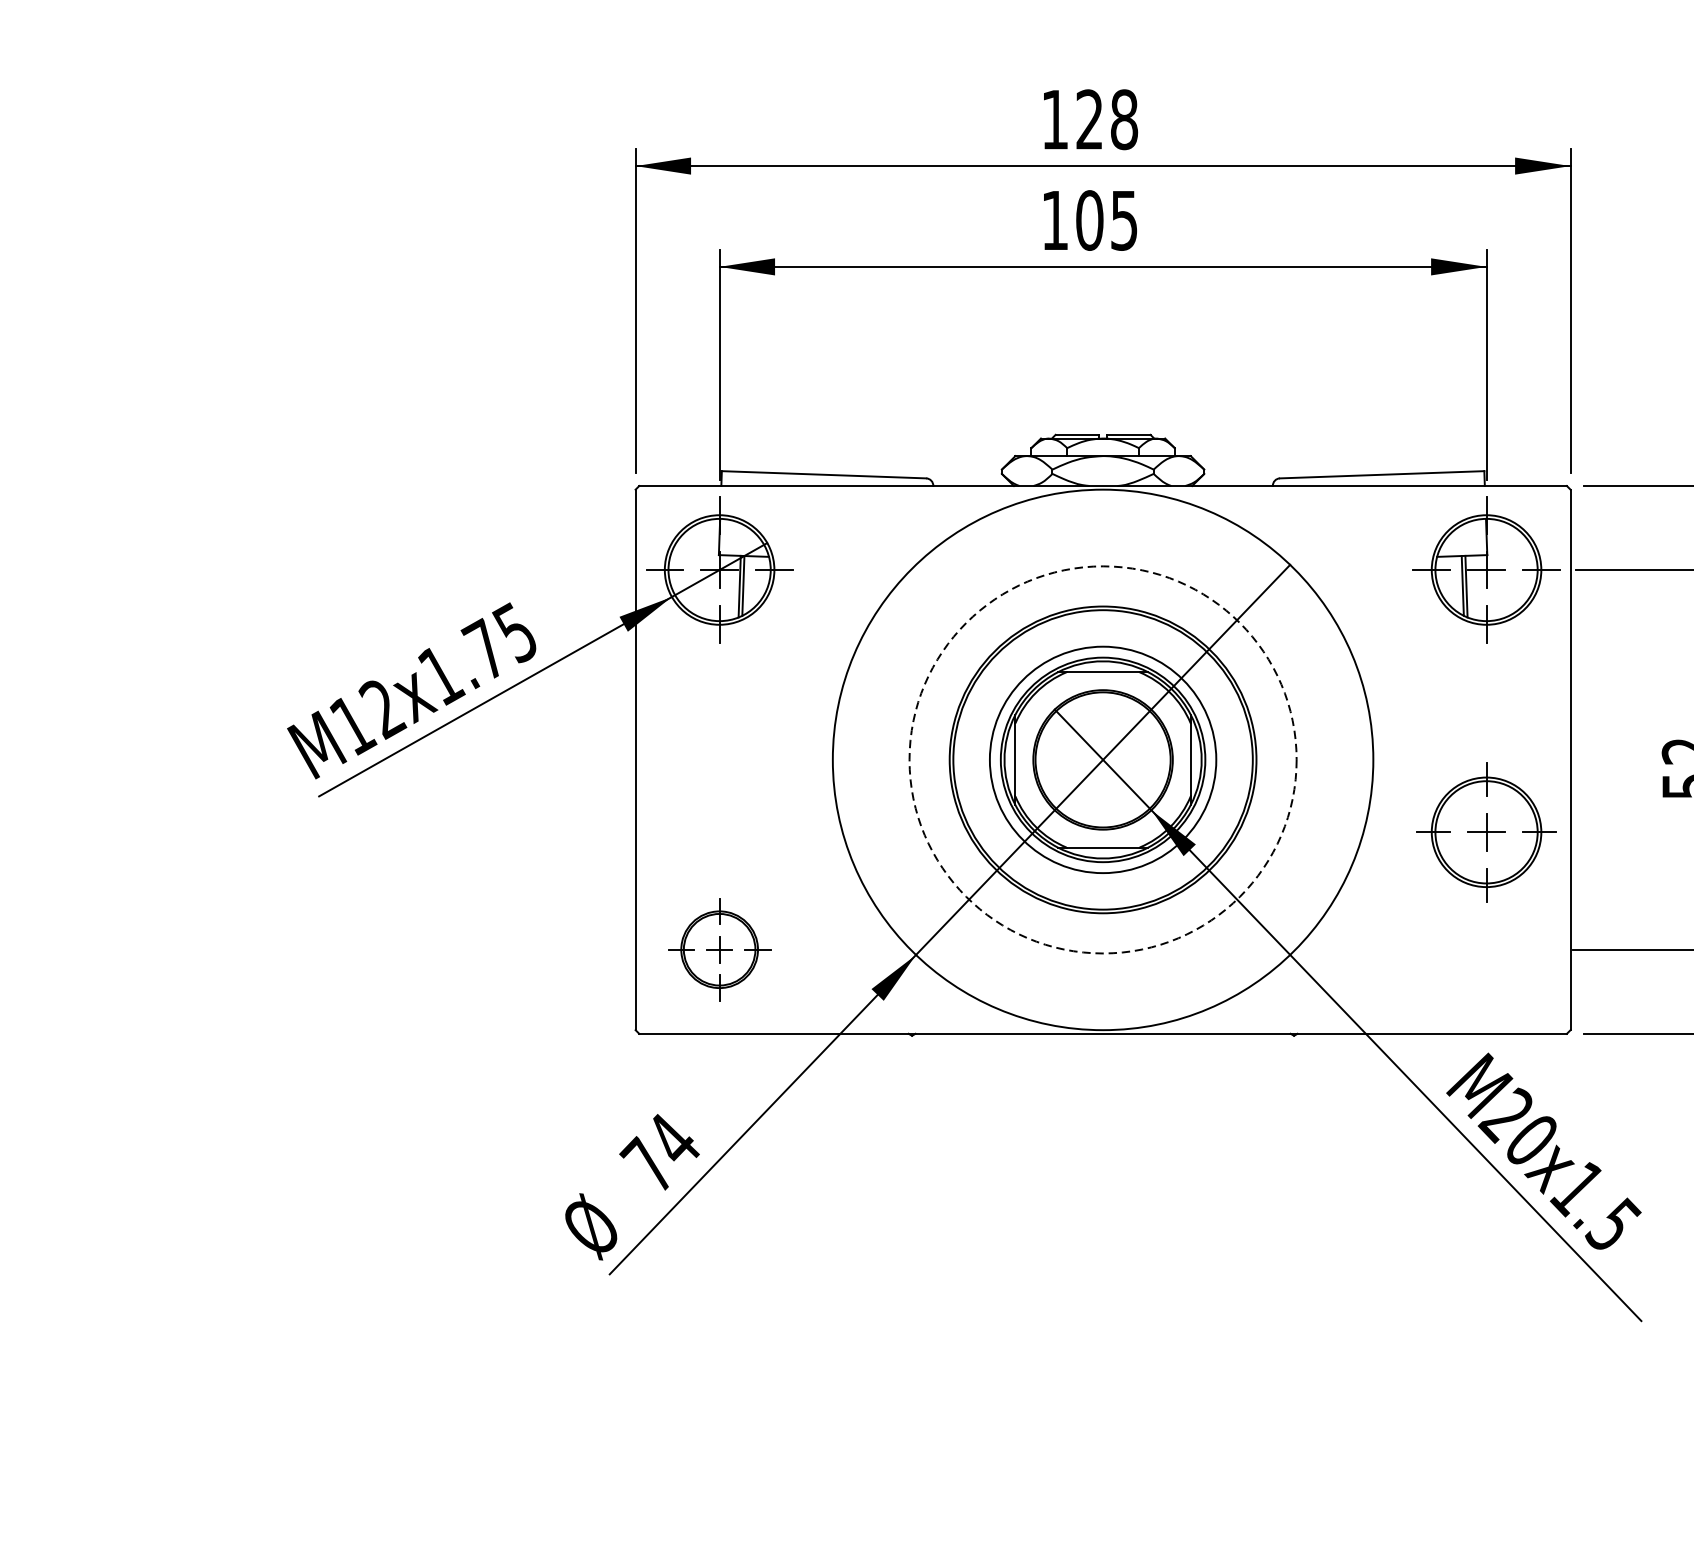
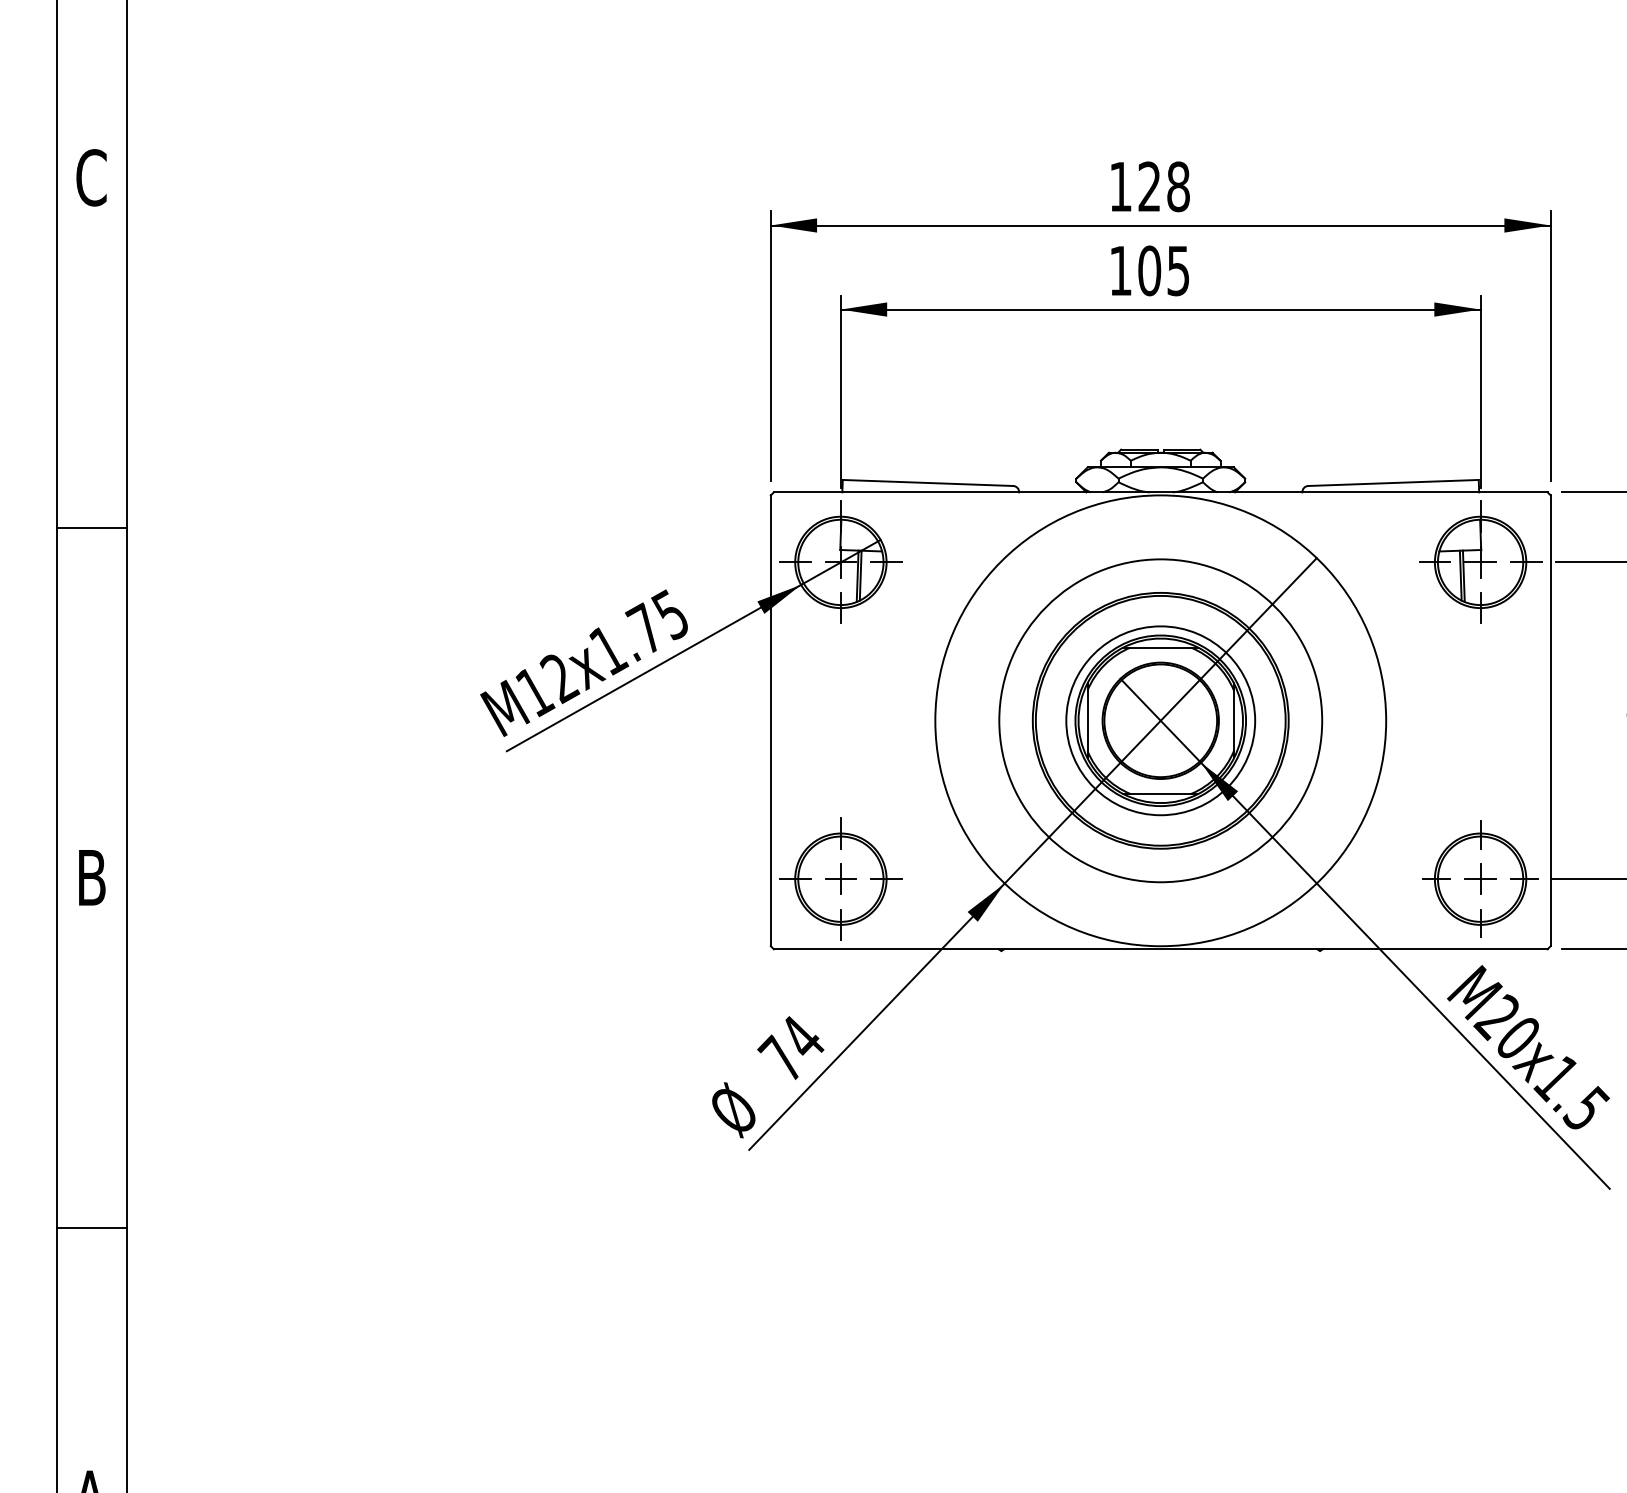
circle: (1102, 759) -> (1160, 720), dashed -> solid
part: (1486, 831) -> (1480, 878), moved
part: (719, 948) -> (840, 878), size x1.43

